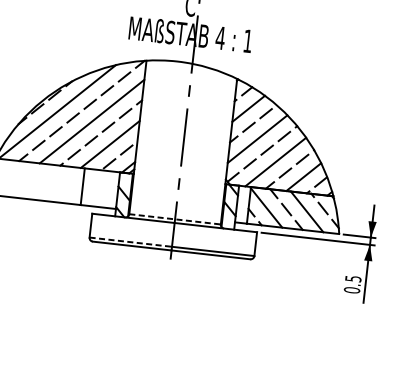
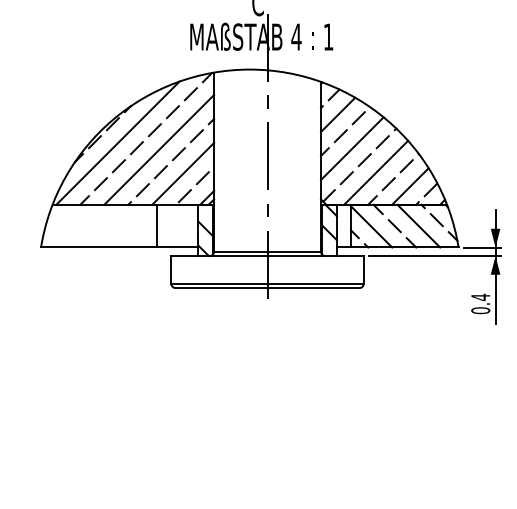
line: (175, 219) -> (268, 251), dashed -> solid
line: (130, 241) -> (219, 283), dashed -> solid
text: (353, 278) -> (480, 297), 0.5 -> 0.4

